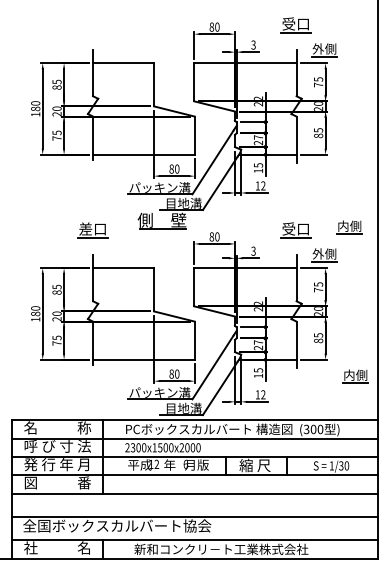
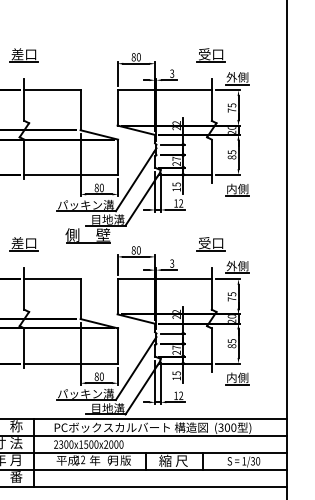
part: (92, 25) -> (23, 55), added
part: (349, 227) -> (237, 190), moved
part: (355, 376) -> (237, 378), moved

